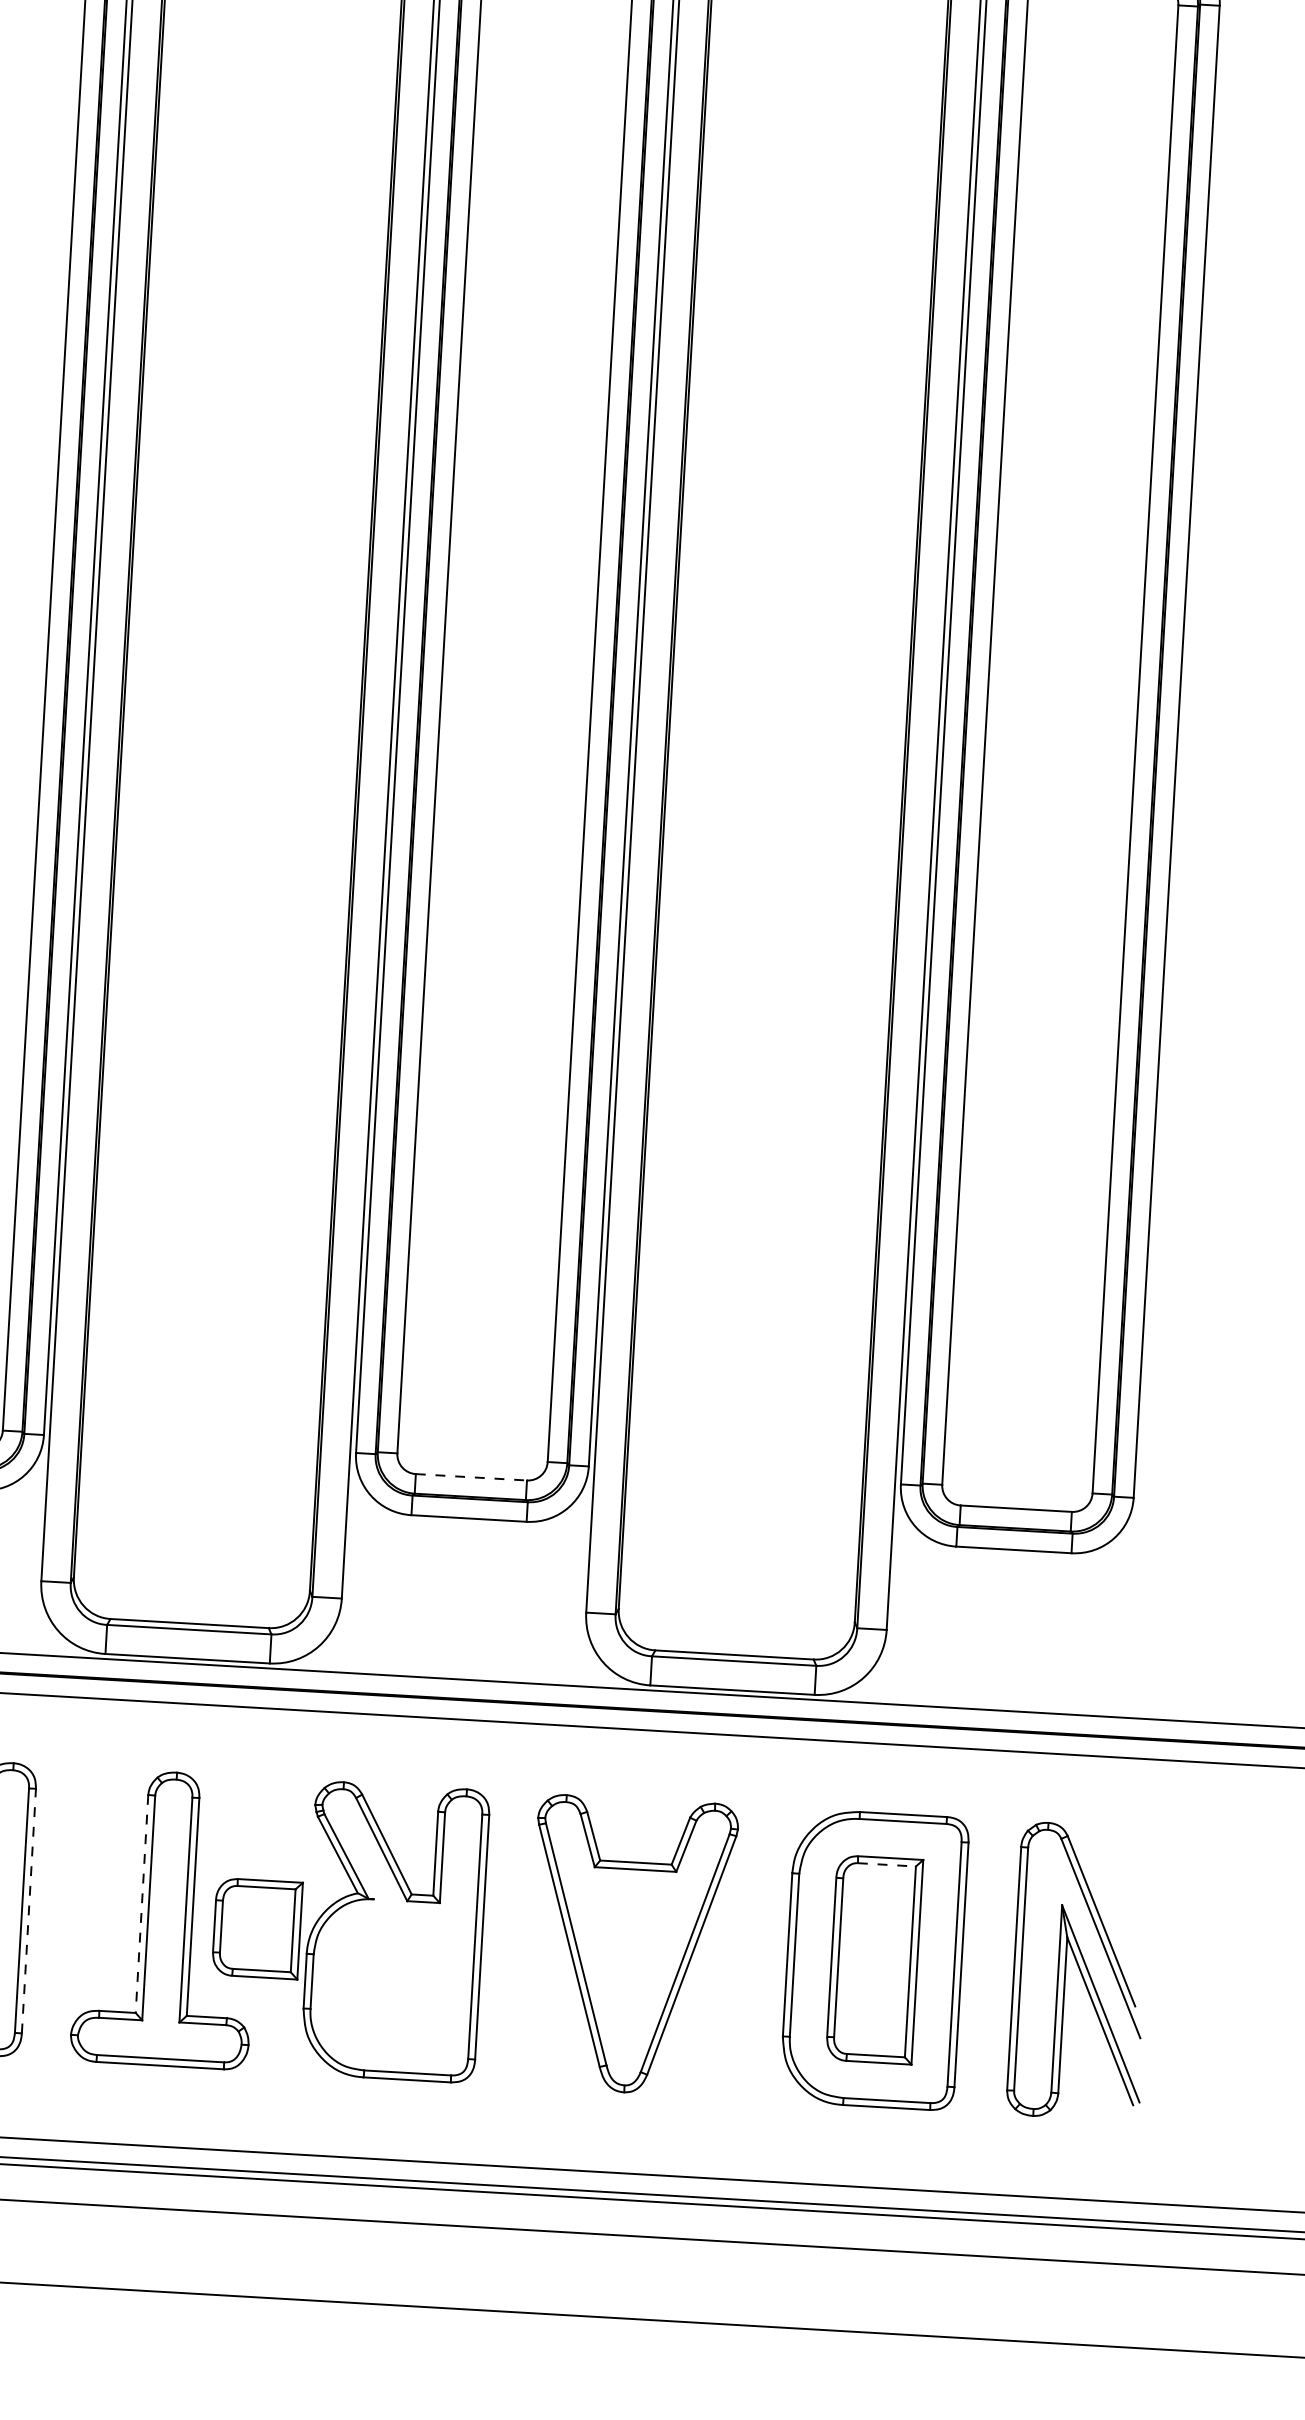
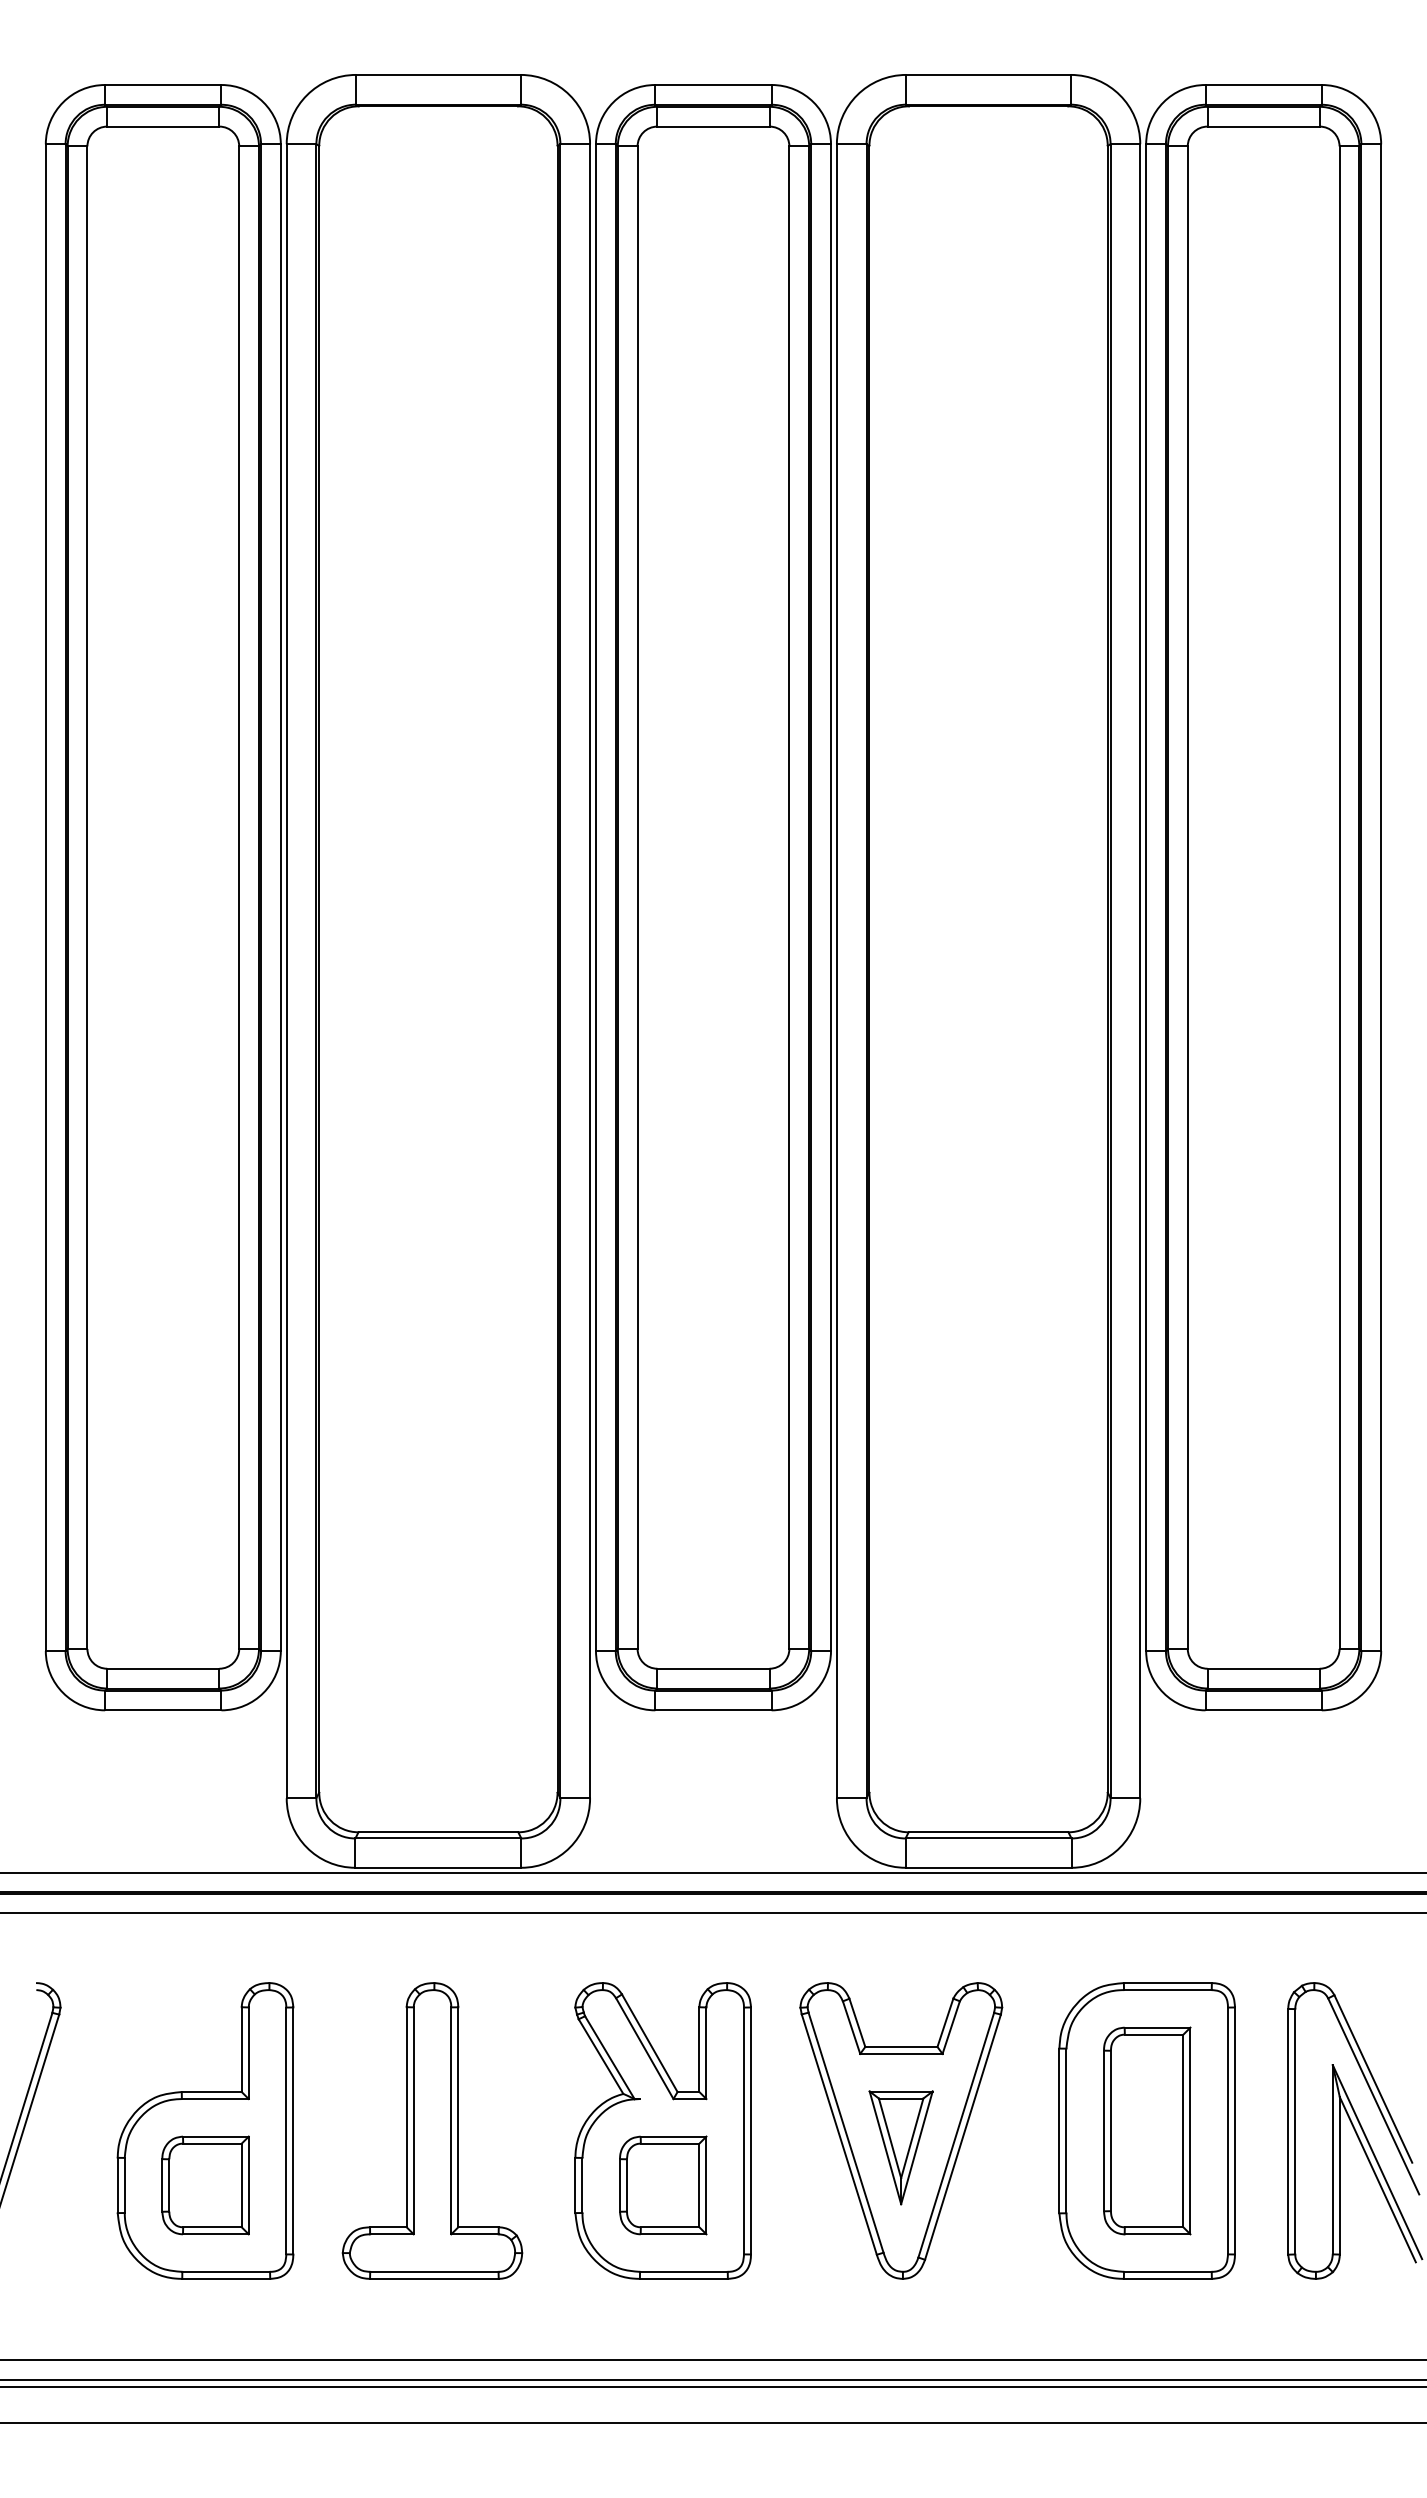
line: (471, 1477) -> (713, 1668), dashed -> solid
line: (887, 1864) -> (1154, 2034), dashed -> solid
line: (141, 1904) -> (406, 2117), dashed -> solid
line: (29, 1910) -> (293, 2130), dashed -> solid
part: (257, 1928) -> (663, 2185), moved
part: (629, 1962) -> (900, 2147), added

